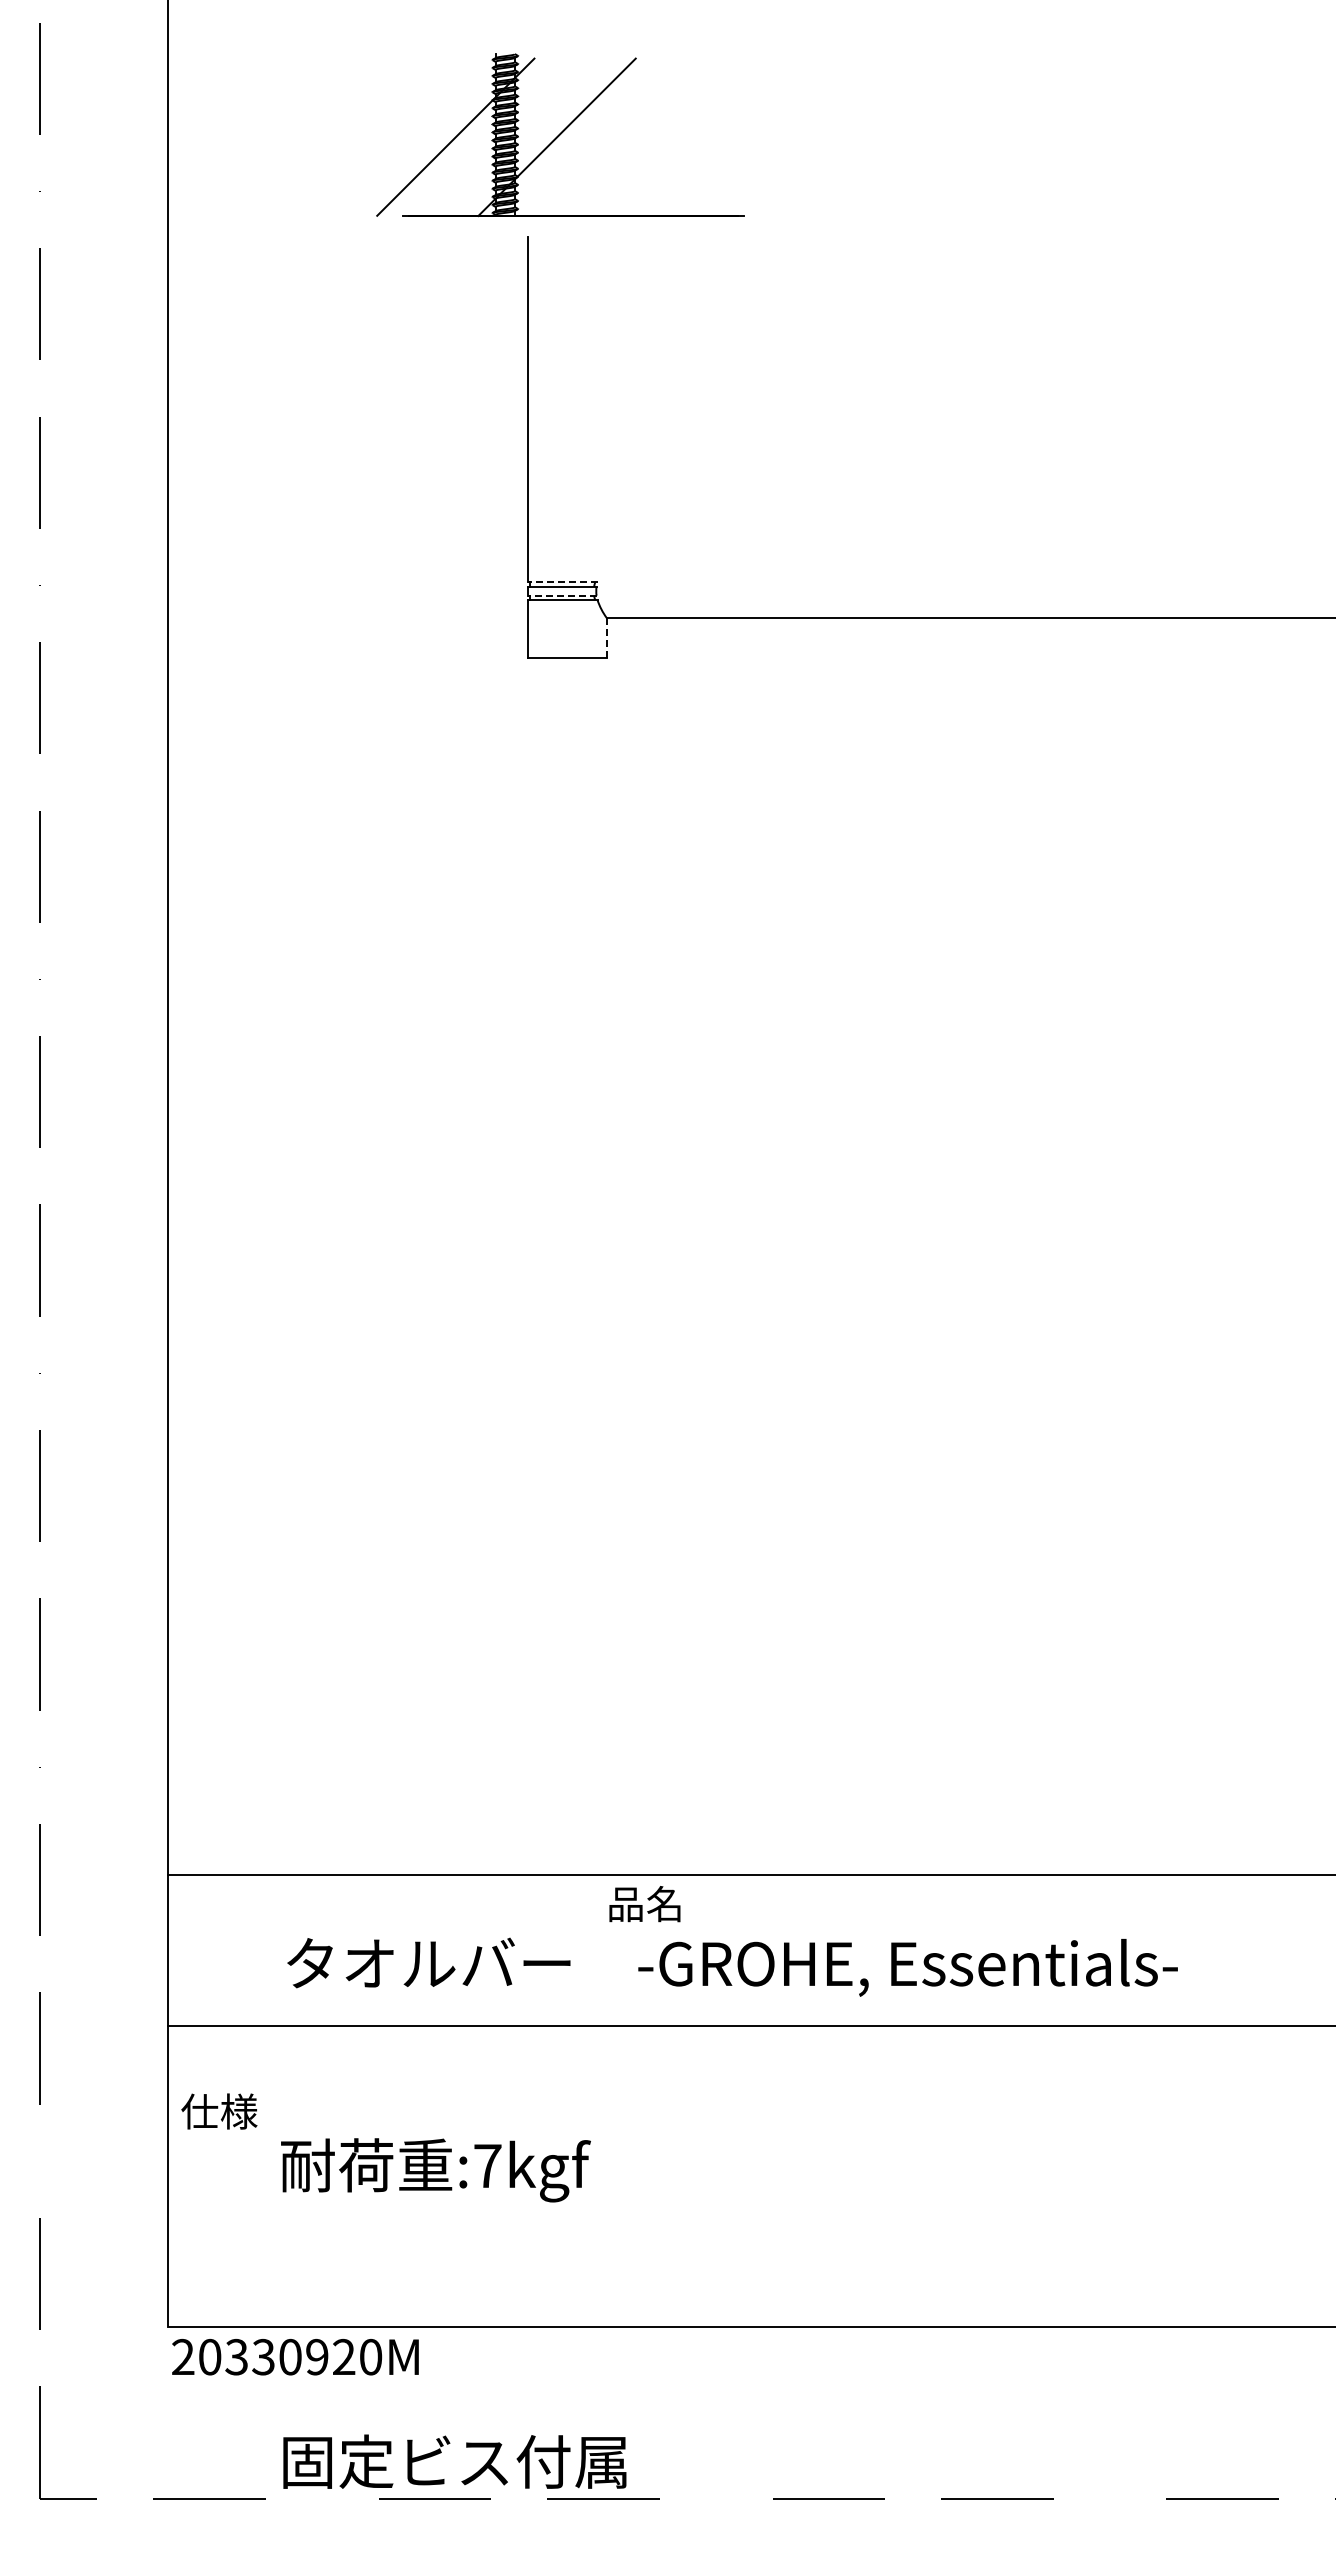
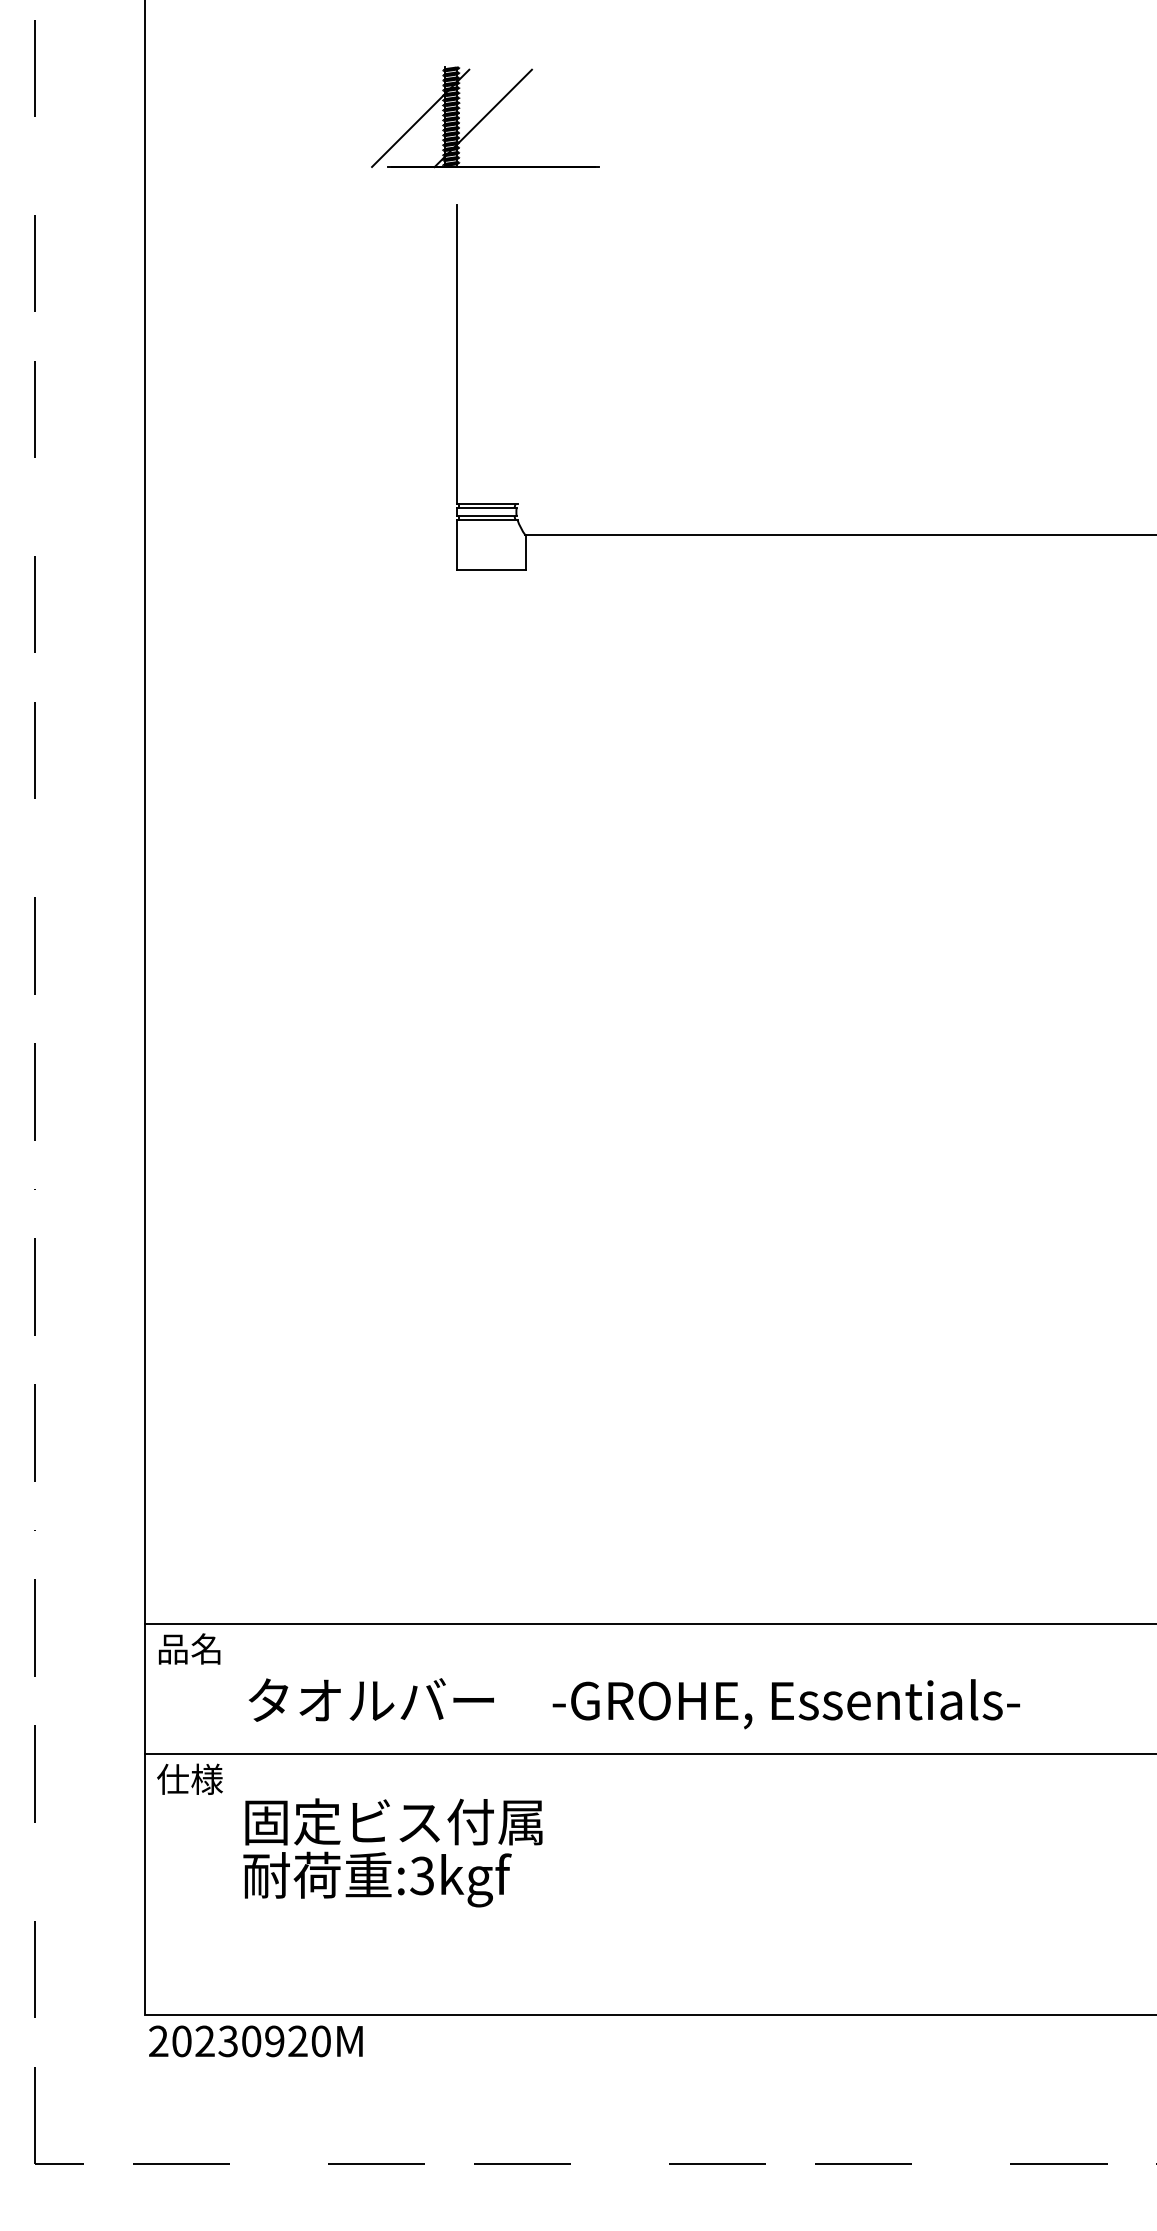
part: (560, 134) -> (485, 116), size x0.71
line: (562, 582) -> (487, 504), dashed -> solid
line: (561, 595) -> (486, 515), dashed -> solid
line: (606, 637) -> (525, 552), dashed -> solid
text: (644, 1904) -> (189, 1649), moved
text: (219, 2111) -> (190, 1779), moved
text: (487, 2165) -> (422, 1875), :7kgf -> :3kgf
text: (236, 2357) -> (204, 2041), 20330920M -> 20230920M
text: (454, 2461) -> (393, 1821), moved

